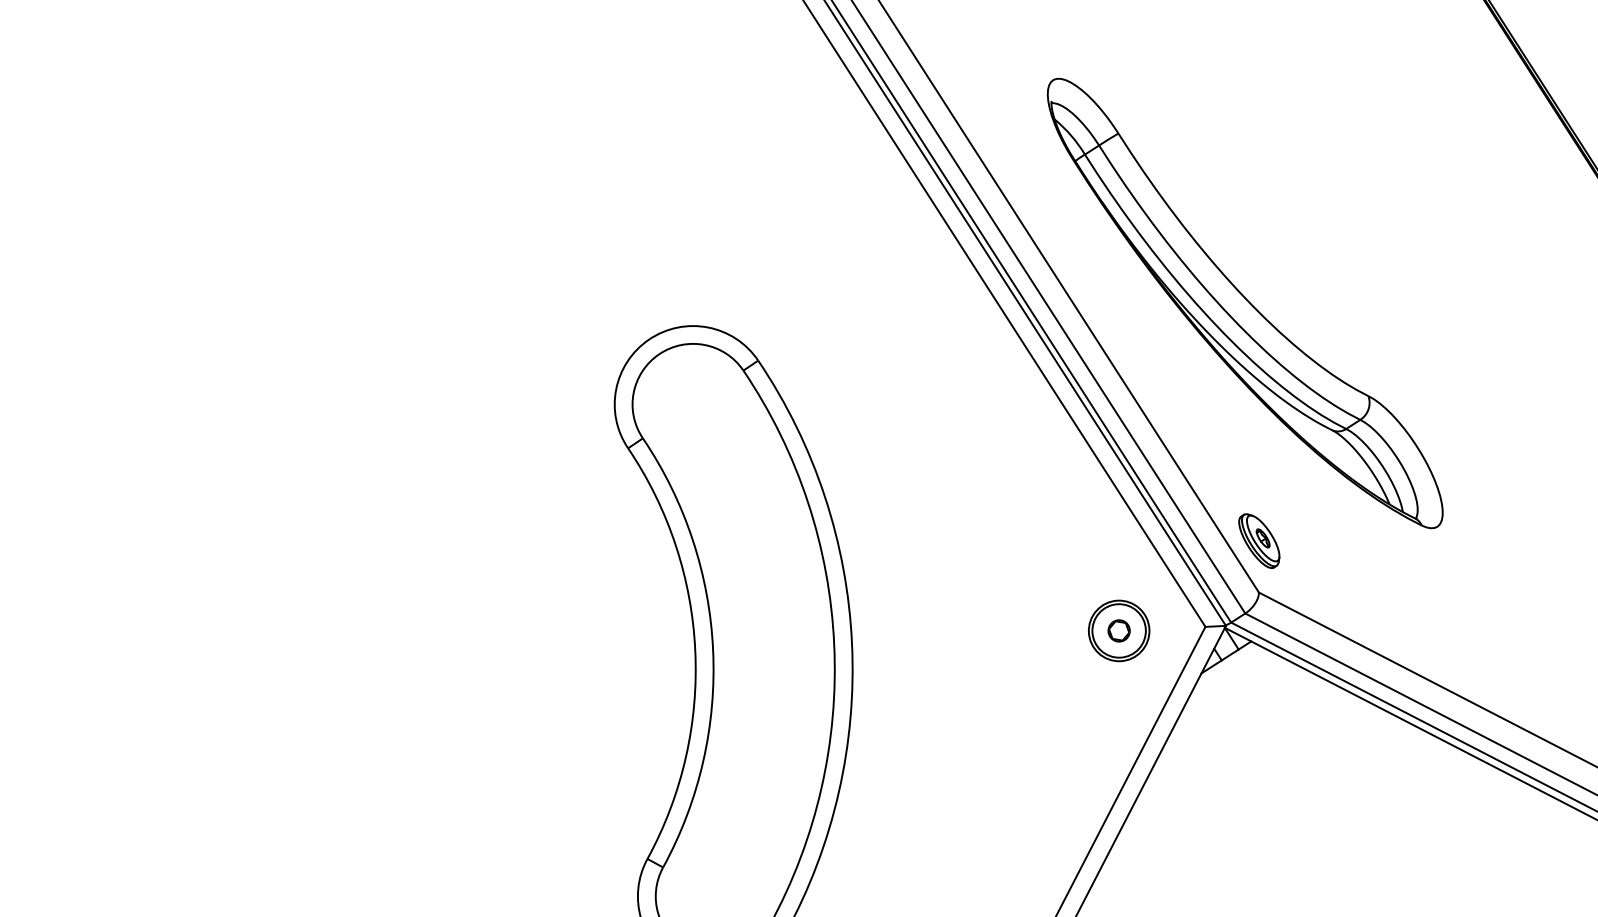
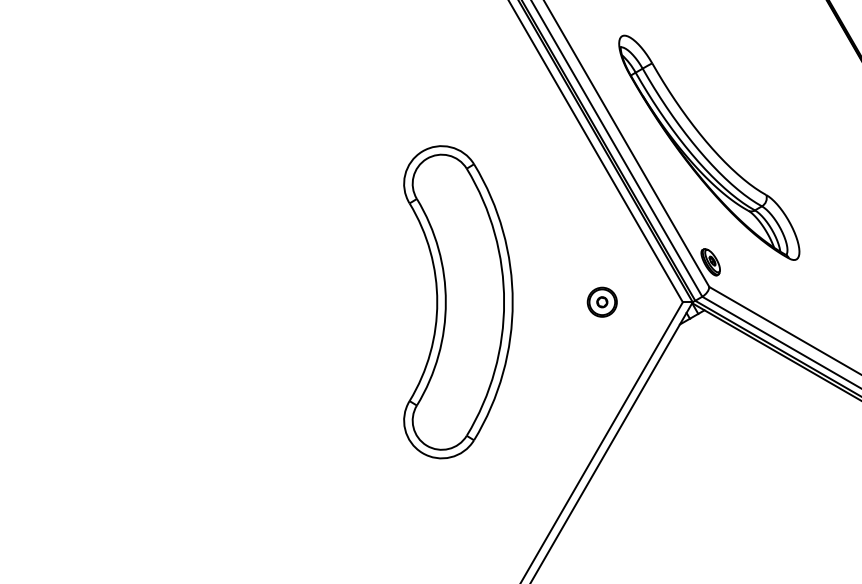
part: (1117, 629) -> (601, 301), moved

